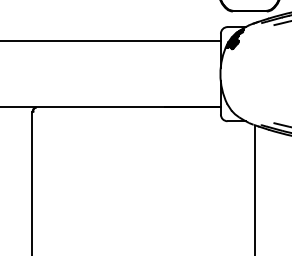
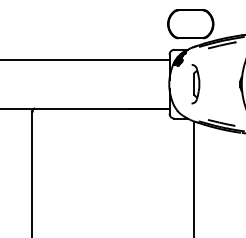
part: (256, 74) -> (195, 84), added

